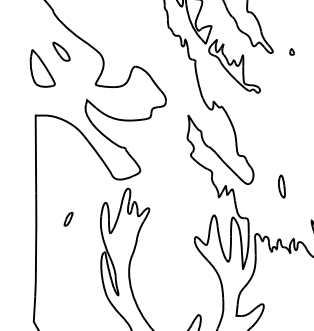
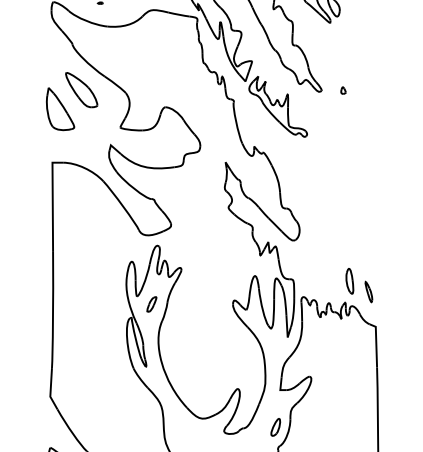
part: (61, 51) -> (81, 90), size x1.67
part: (281, 186) -> (349, 281), moved
part: (68, 219) -> (151, 304), moved

